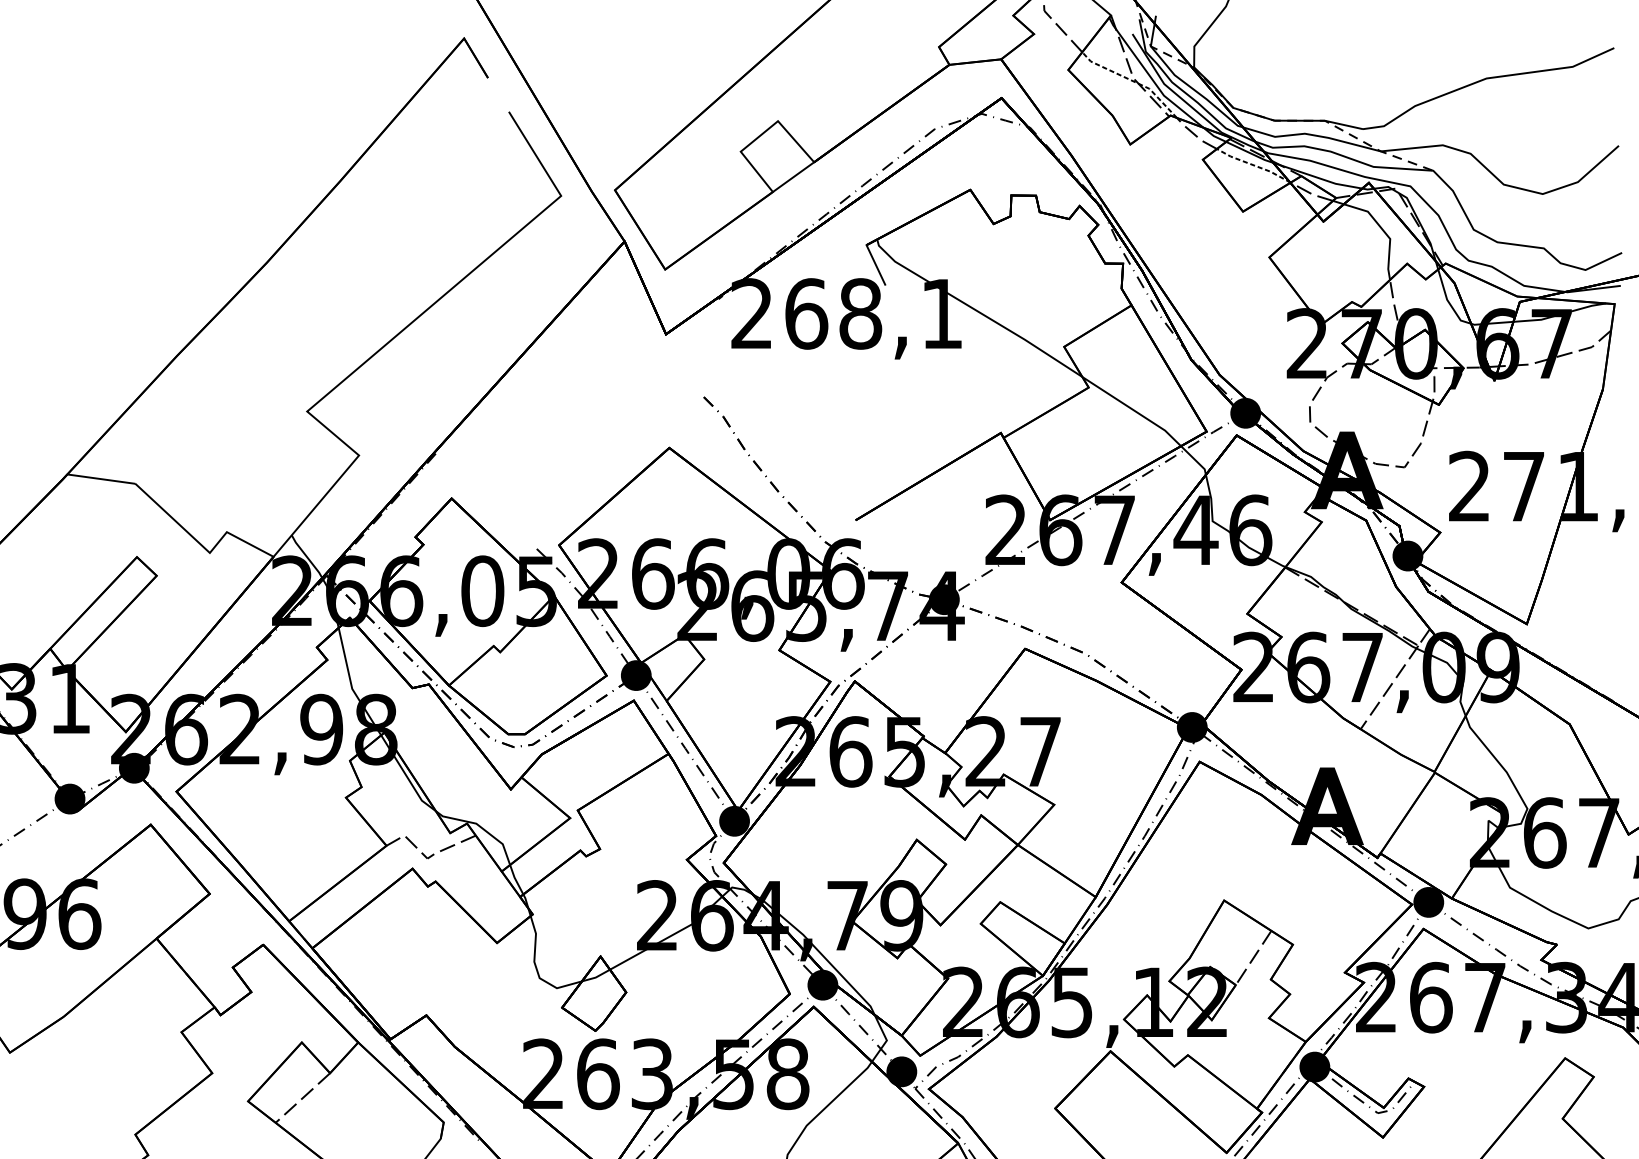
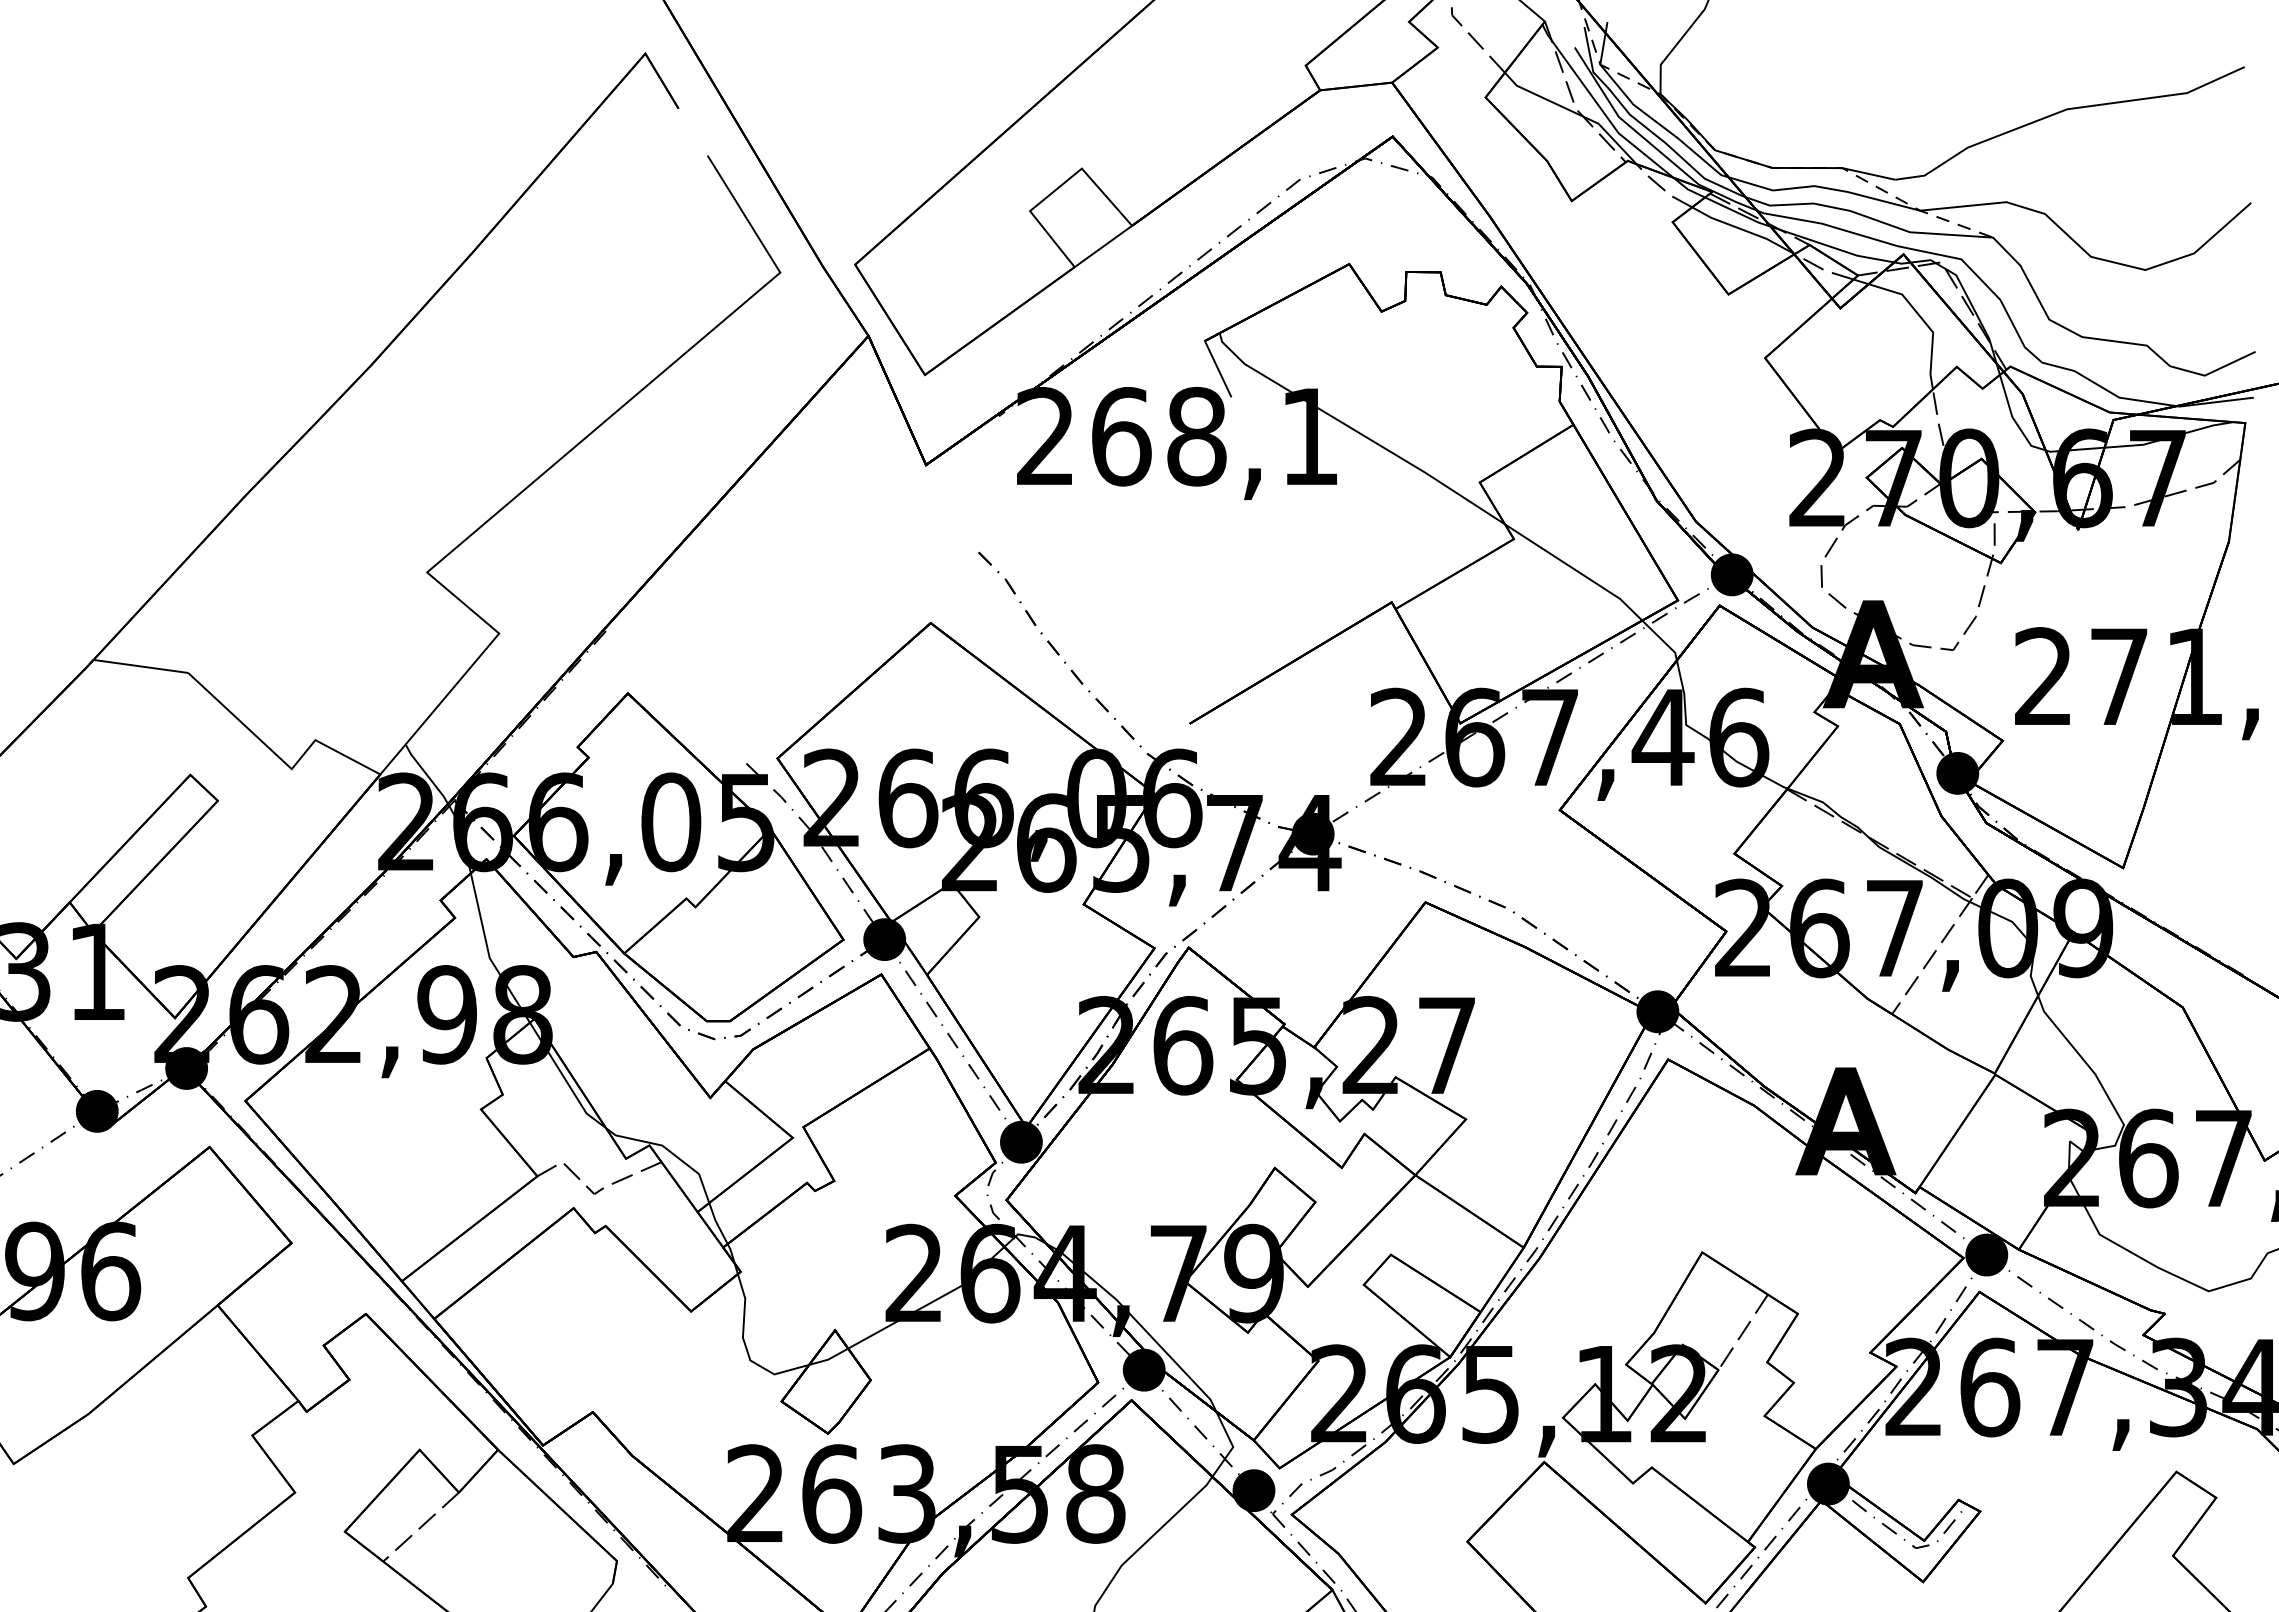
line: (1132, 80) -> (1574, 112), dashed -> solid
line: (1253, 165) -> (1743, 230), dashed -> solid

